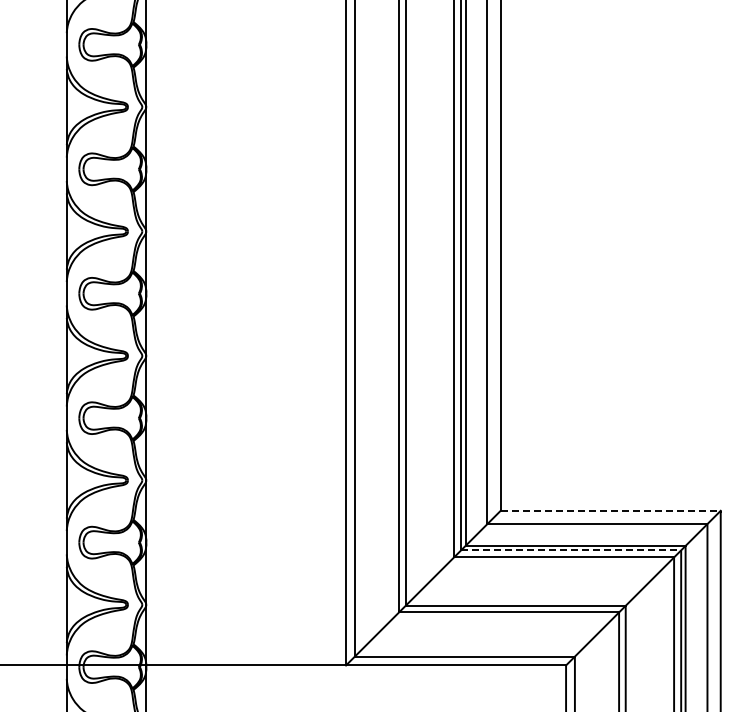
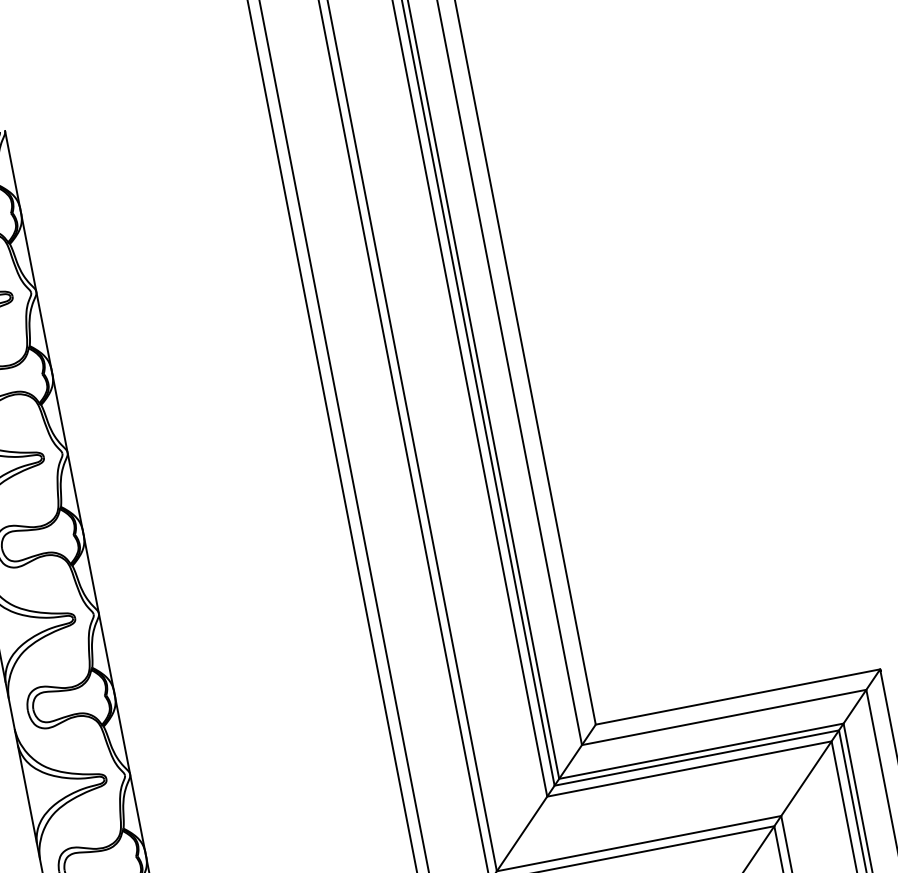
line: (611, 510) -> (738, 696), dashed -> solid
line: (571, 550) -> (697, 758), dashed -> solid

